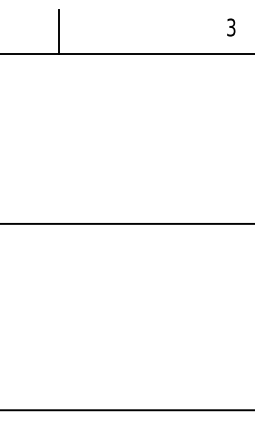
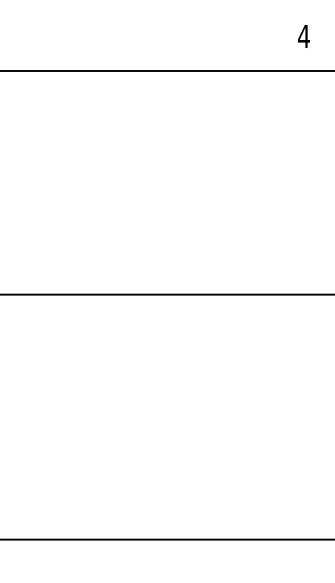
text: (230, 27) -> (303, 36), 3 -> 4
line: (59, 32) -> (77, 42), removed

